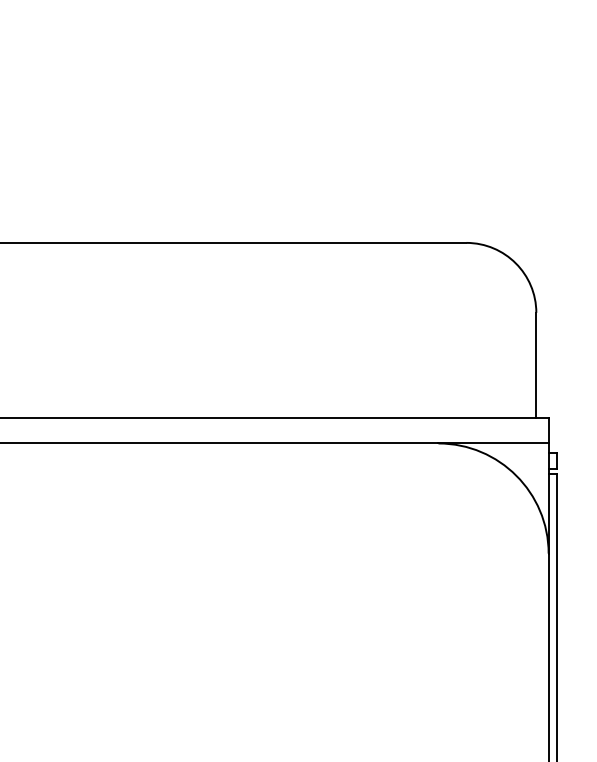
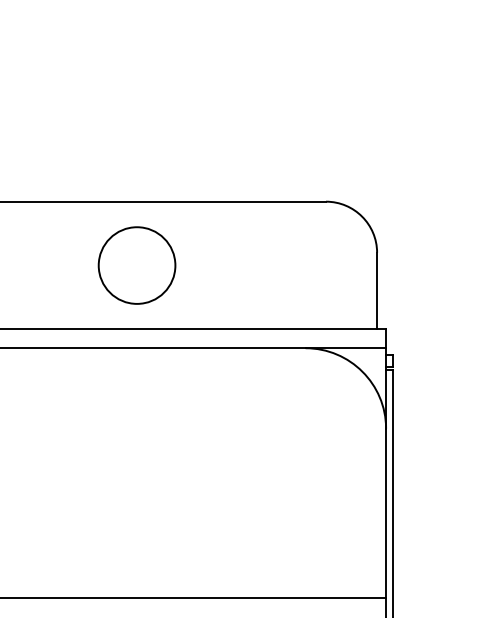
circle: (206, 330) -> (136, 265), added

